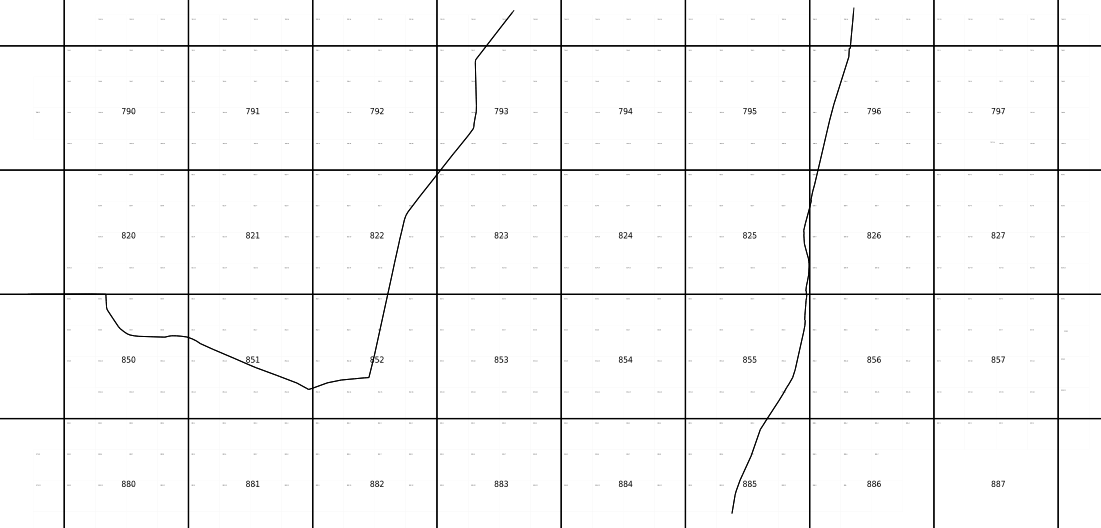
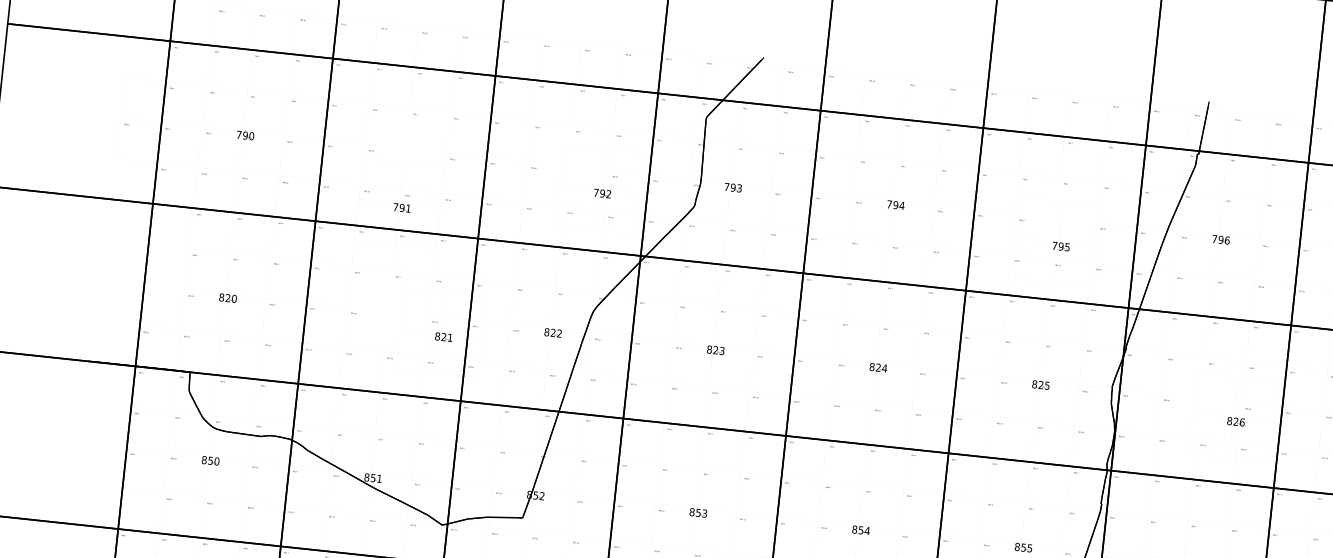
text: (252, 111) -> (401, 208), moved
text: (376, 111) -> (601, 194), moved
text: (749, 111) -> (1060, 247), moved
text: (252, 235) -> (443, 337), moved
text: (873, 235) -> (1235, 421), moved

